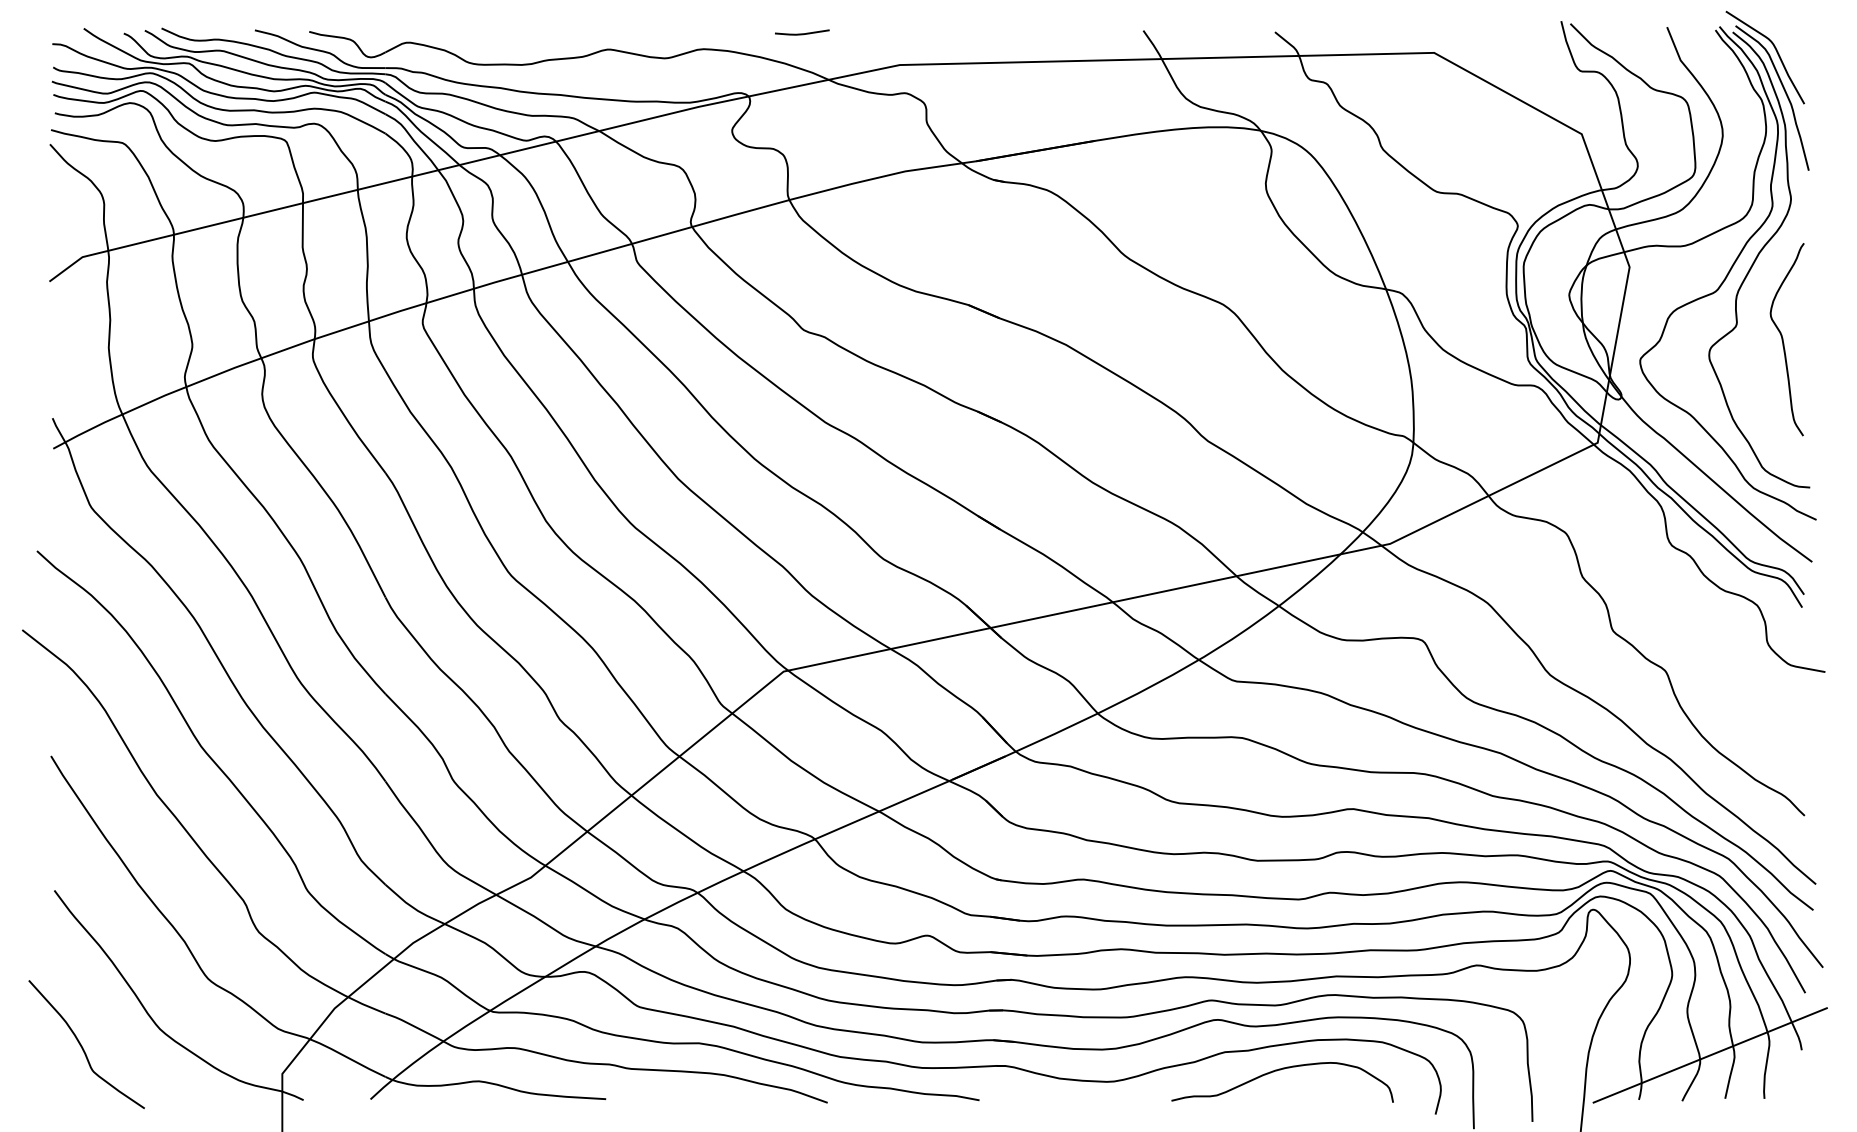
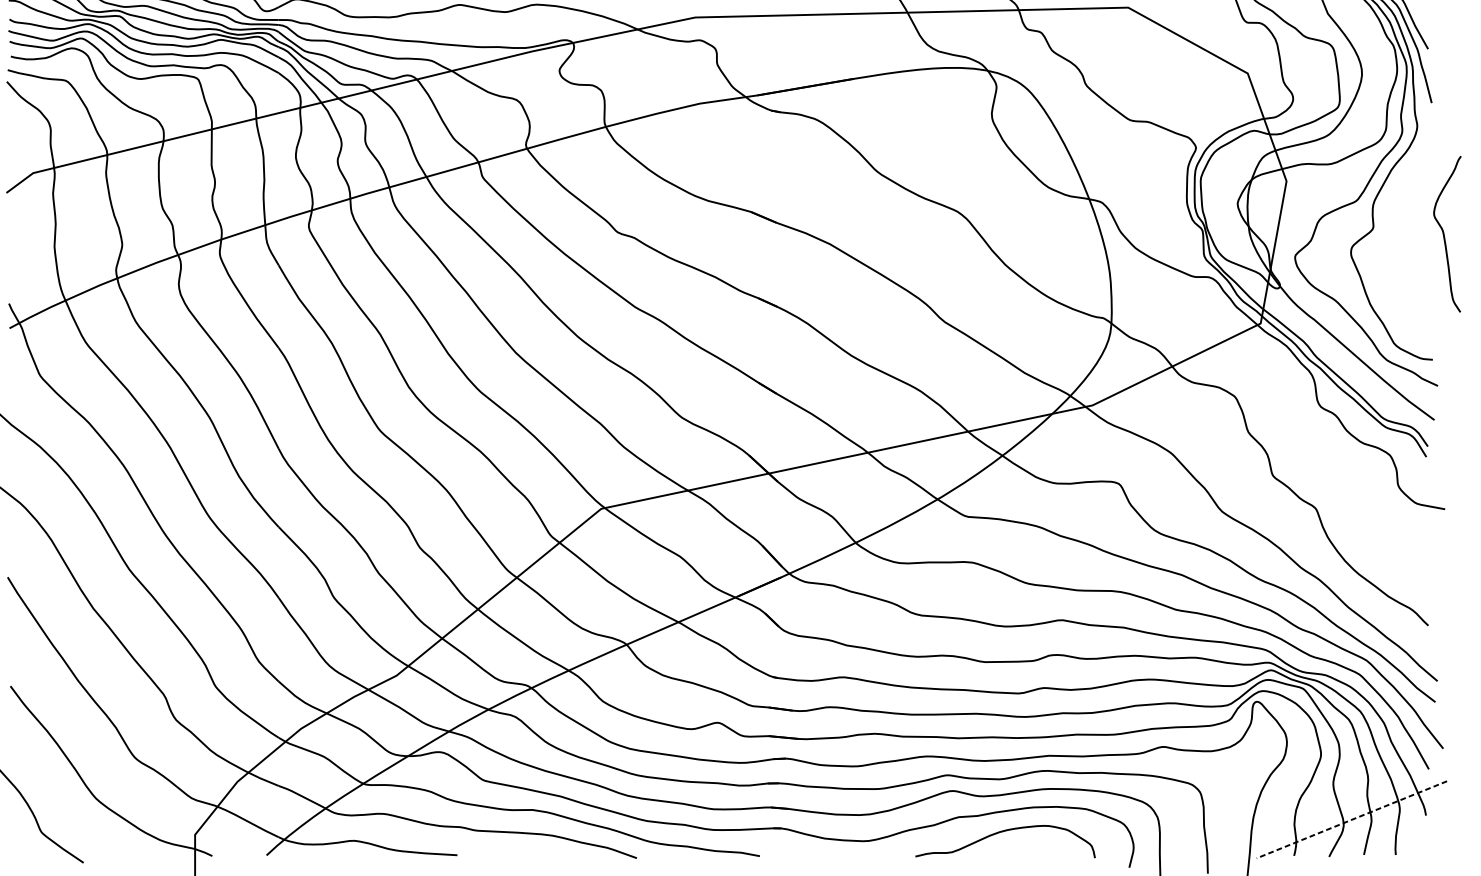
curve: (1783, 339) -> (1444, 234), moved
line: (1710, 1055) -> (1352, 819), solid -> dashed

